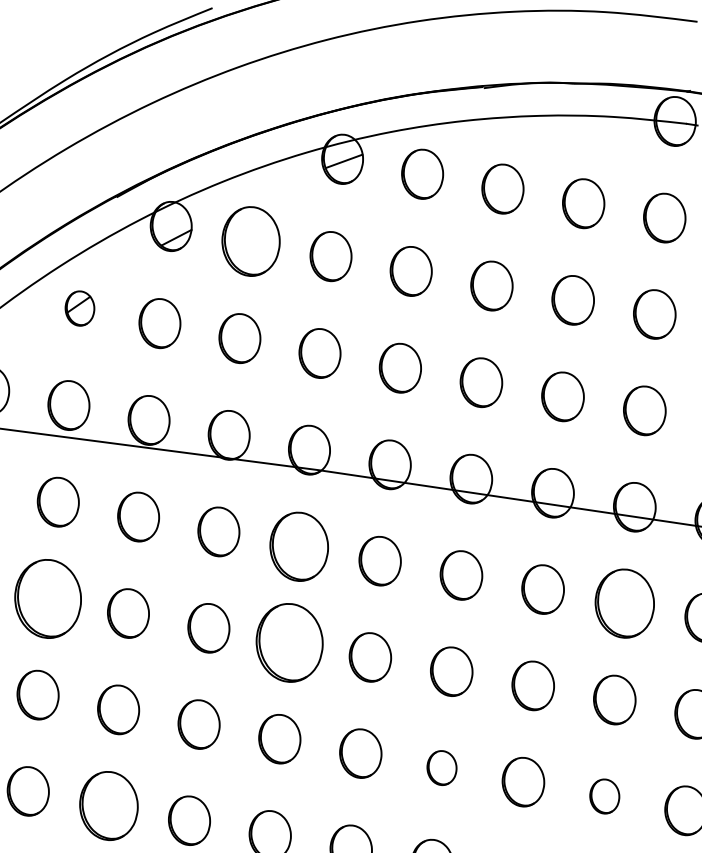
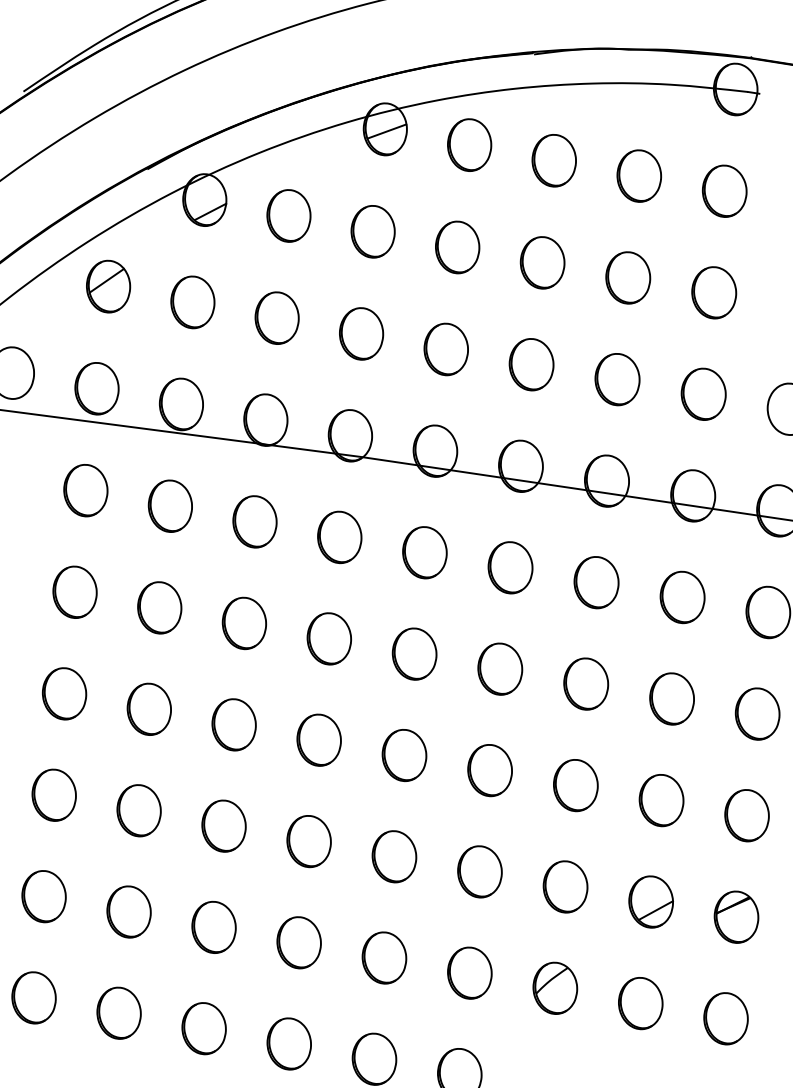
part: (250, 241) -> (288, 215), size x0.71
part: (79, 308) -> (108, 286), size x1.43
part: (299, 545) -> (339, 536), size x0.71
part: (47, 597) -> (74, 591), size x0.62
part: (624, 603) -> (682, 597), size x0.71
part: (288, 642) -> (328, 638), size x0.62
part: (441, 767) -> (489, 770), size x1.43
part: (604, 796) -> (661, 800), size x1.43
part: (108, 805) -> (138, 810), size x0.71

